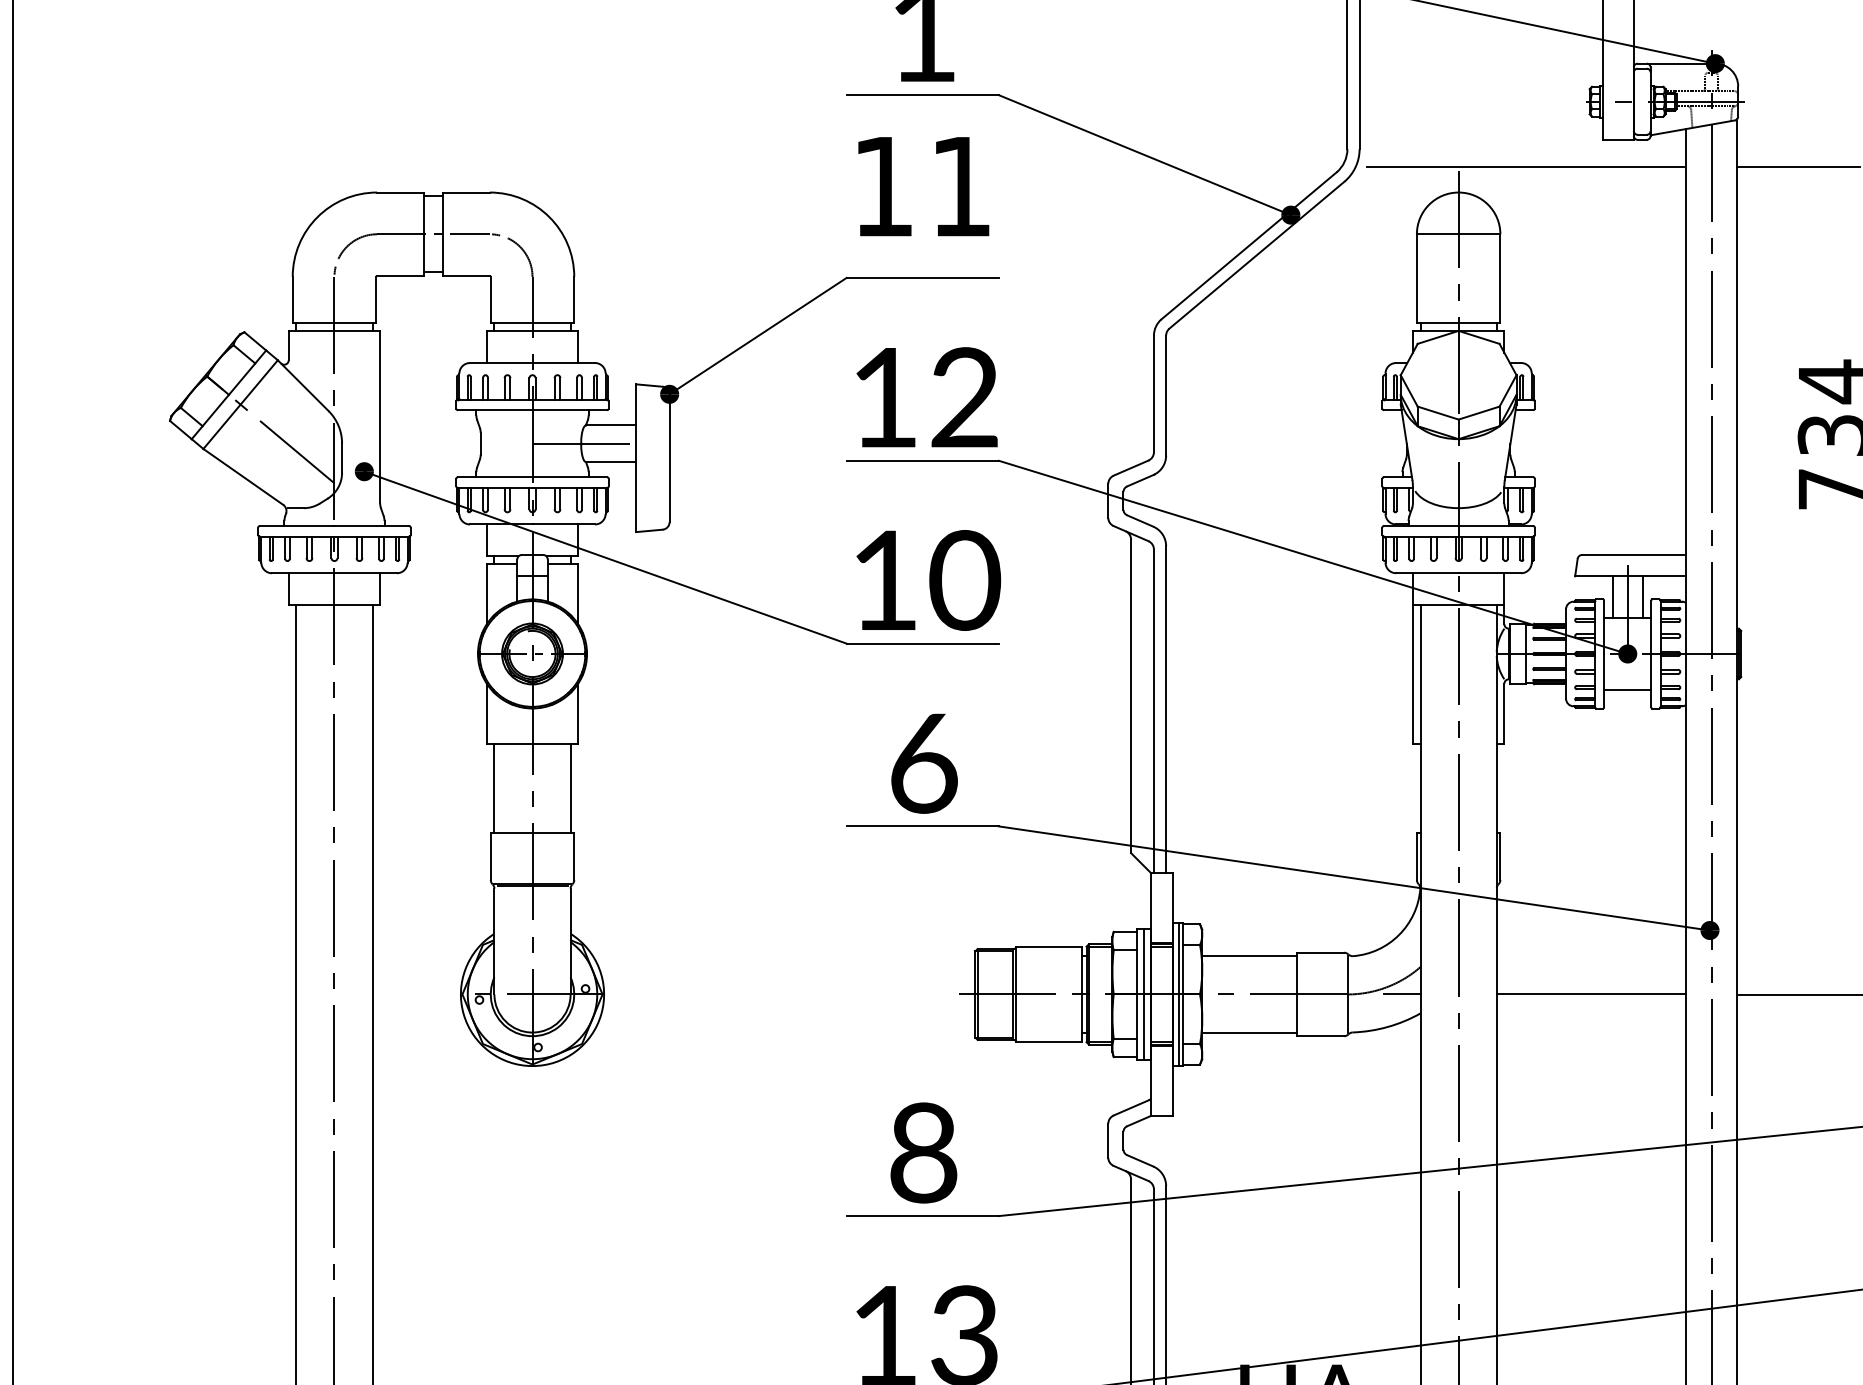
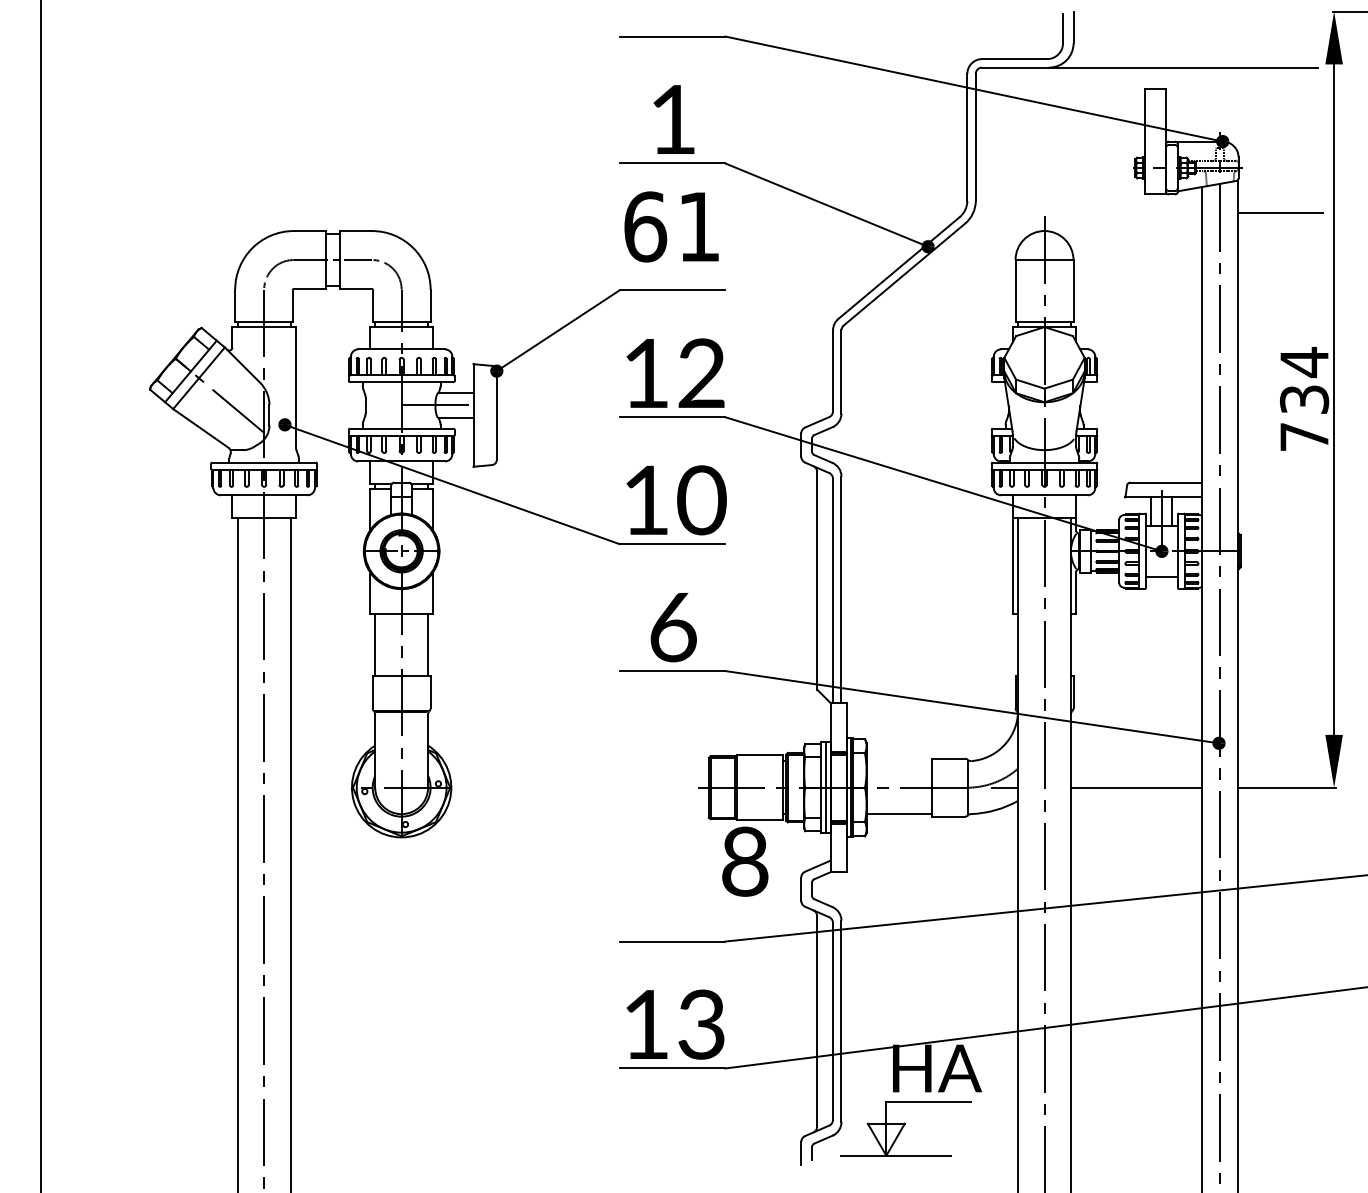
line: (1524, 167) -> (1090, 213), removed
text: (883, 185) -> (645, 226), 11 -> 61
line: (1249, 956) -> (899, 761), removed
text: (924, 1152) -> (745, 861), moved

